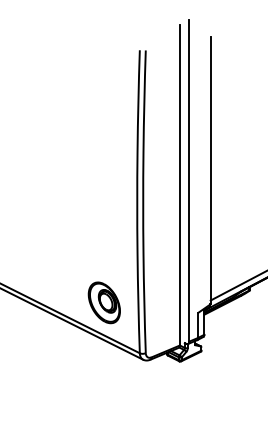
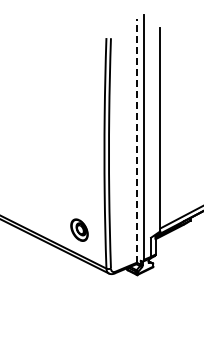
line: (179, 184) -> (136, 140), solid -> dashed
part: (104, 301) -> (79, 229), size x0.7

